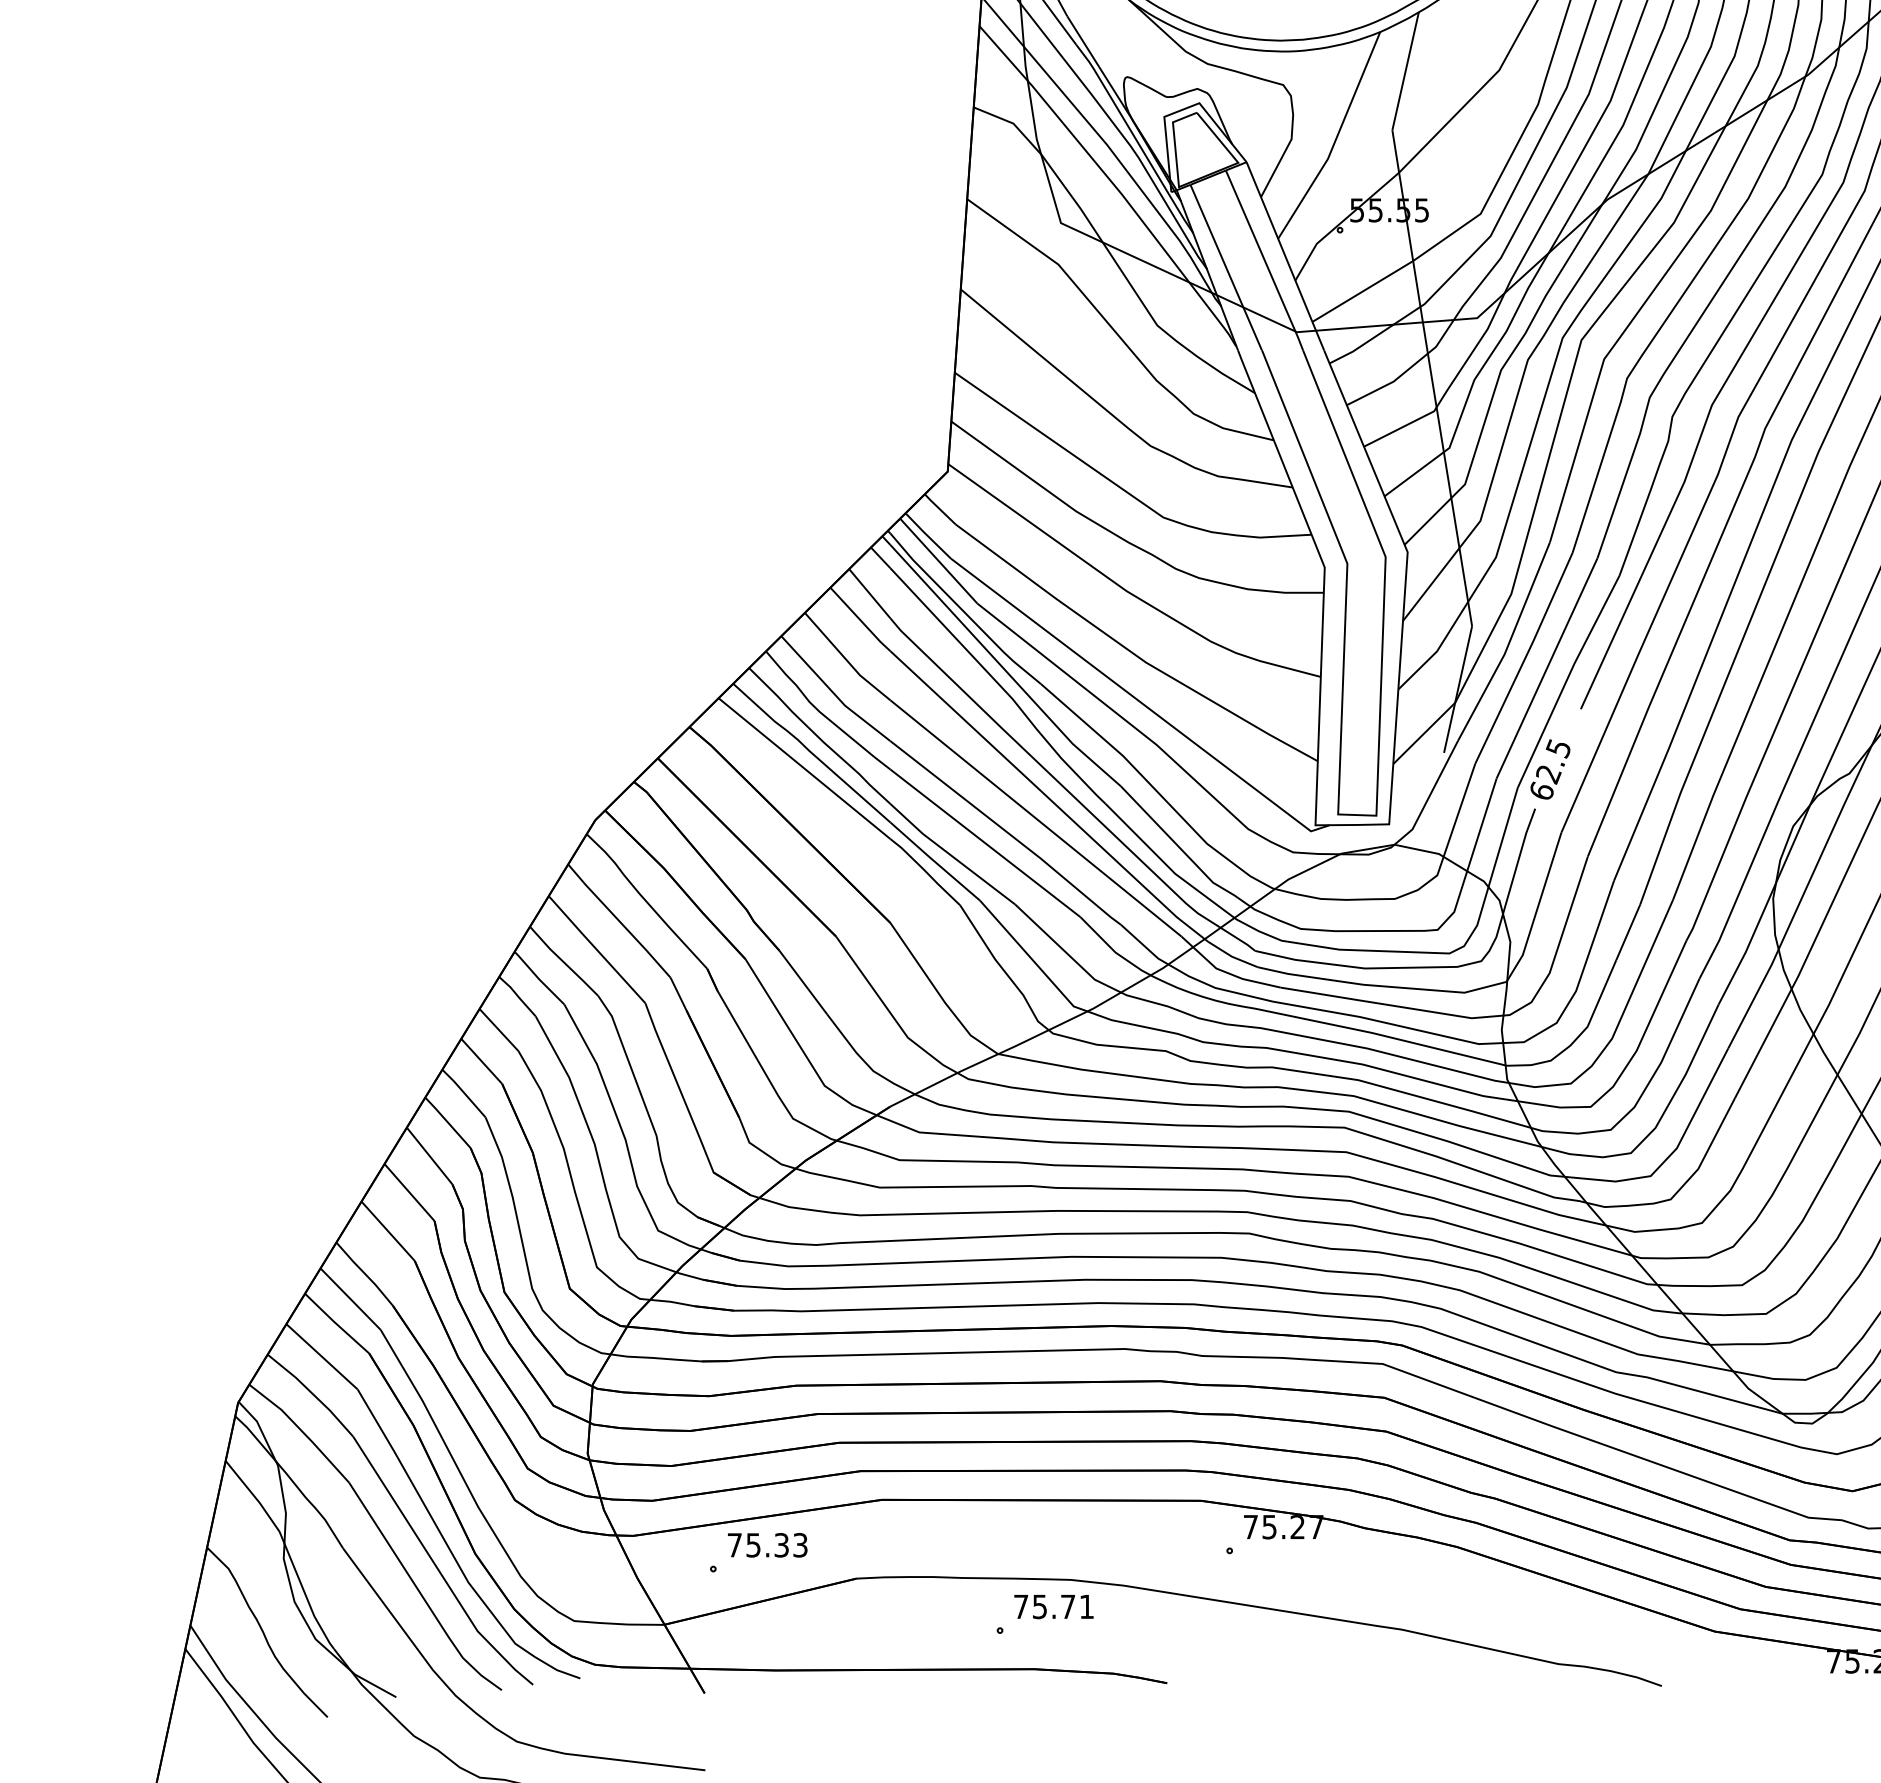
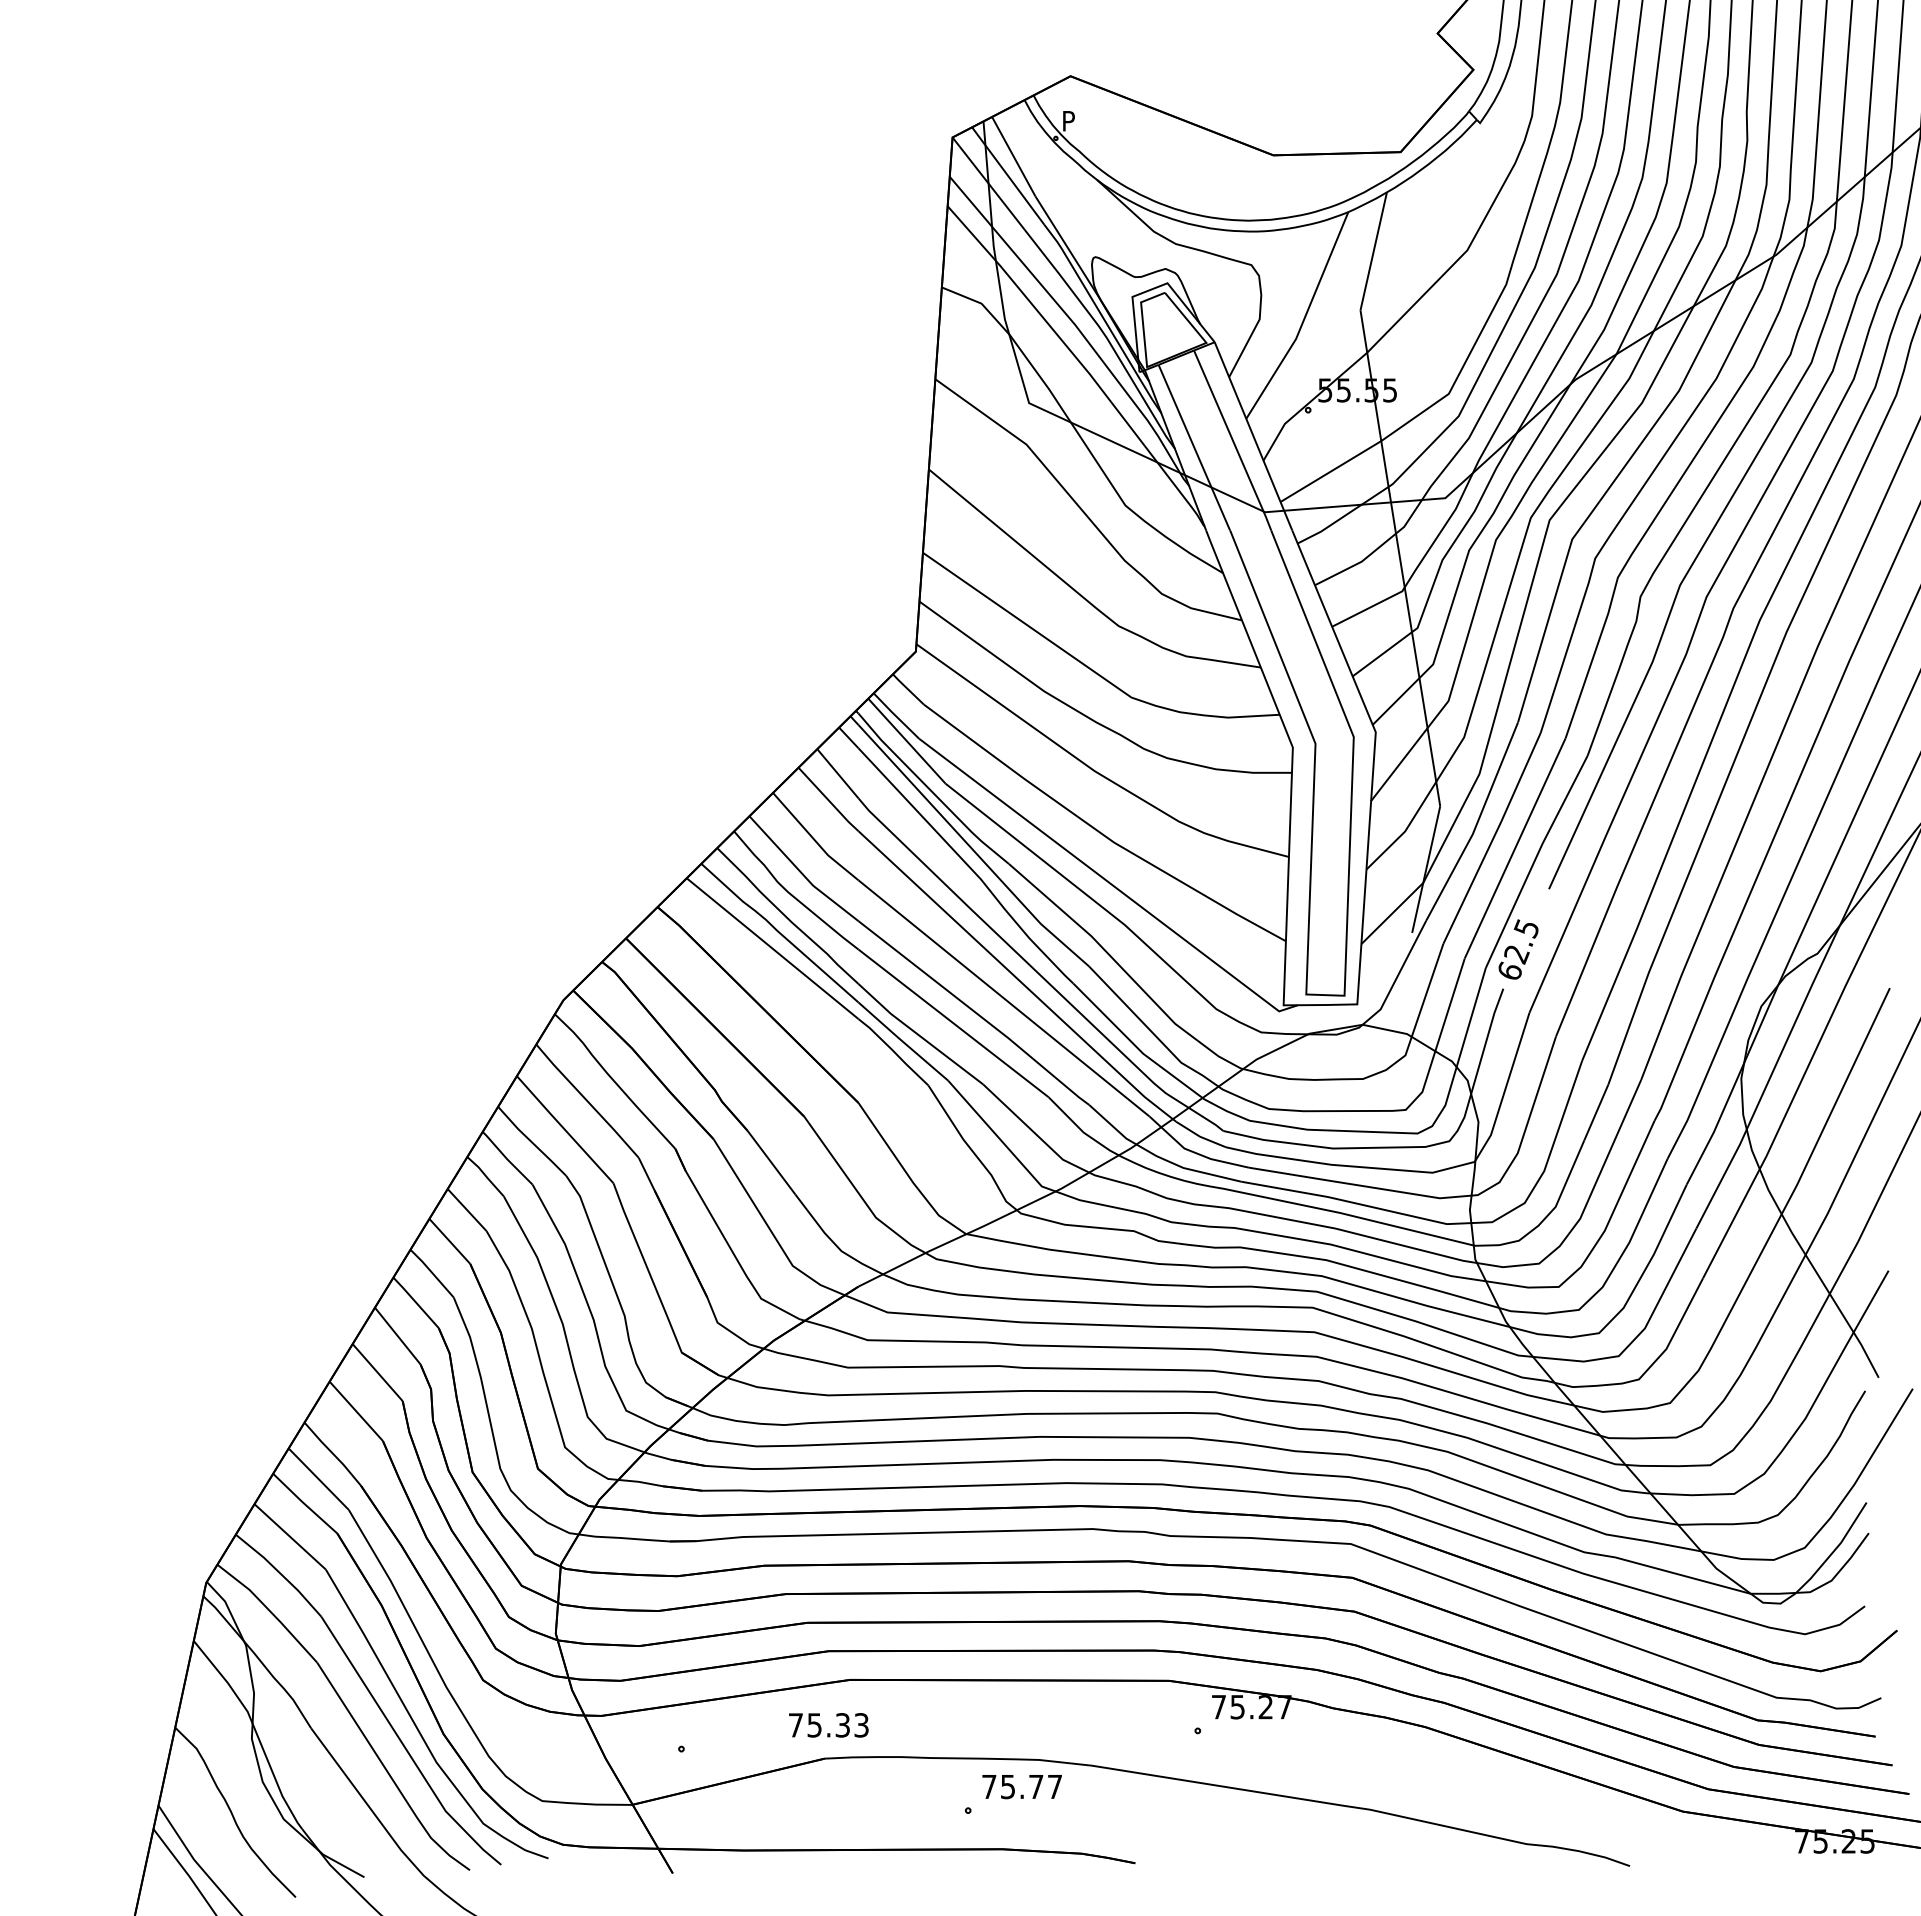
text: (767, 1545) -> (828, 1725), moved
text: (1086, 1606) -> (1054, 1786), 75.71 -> 75.77

